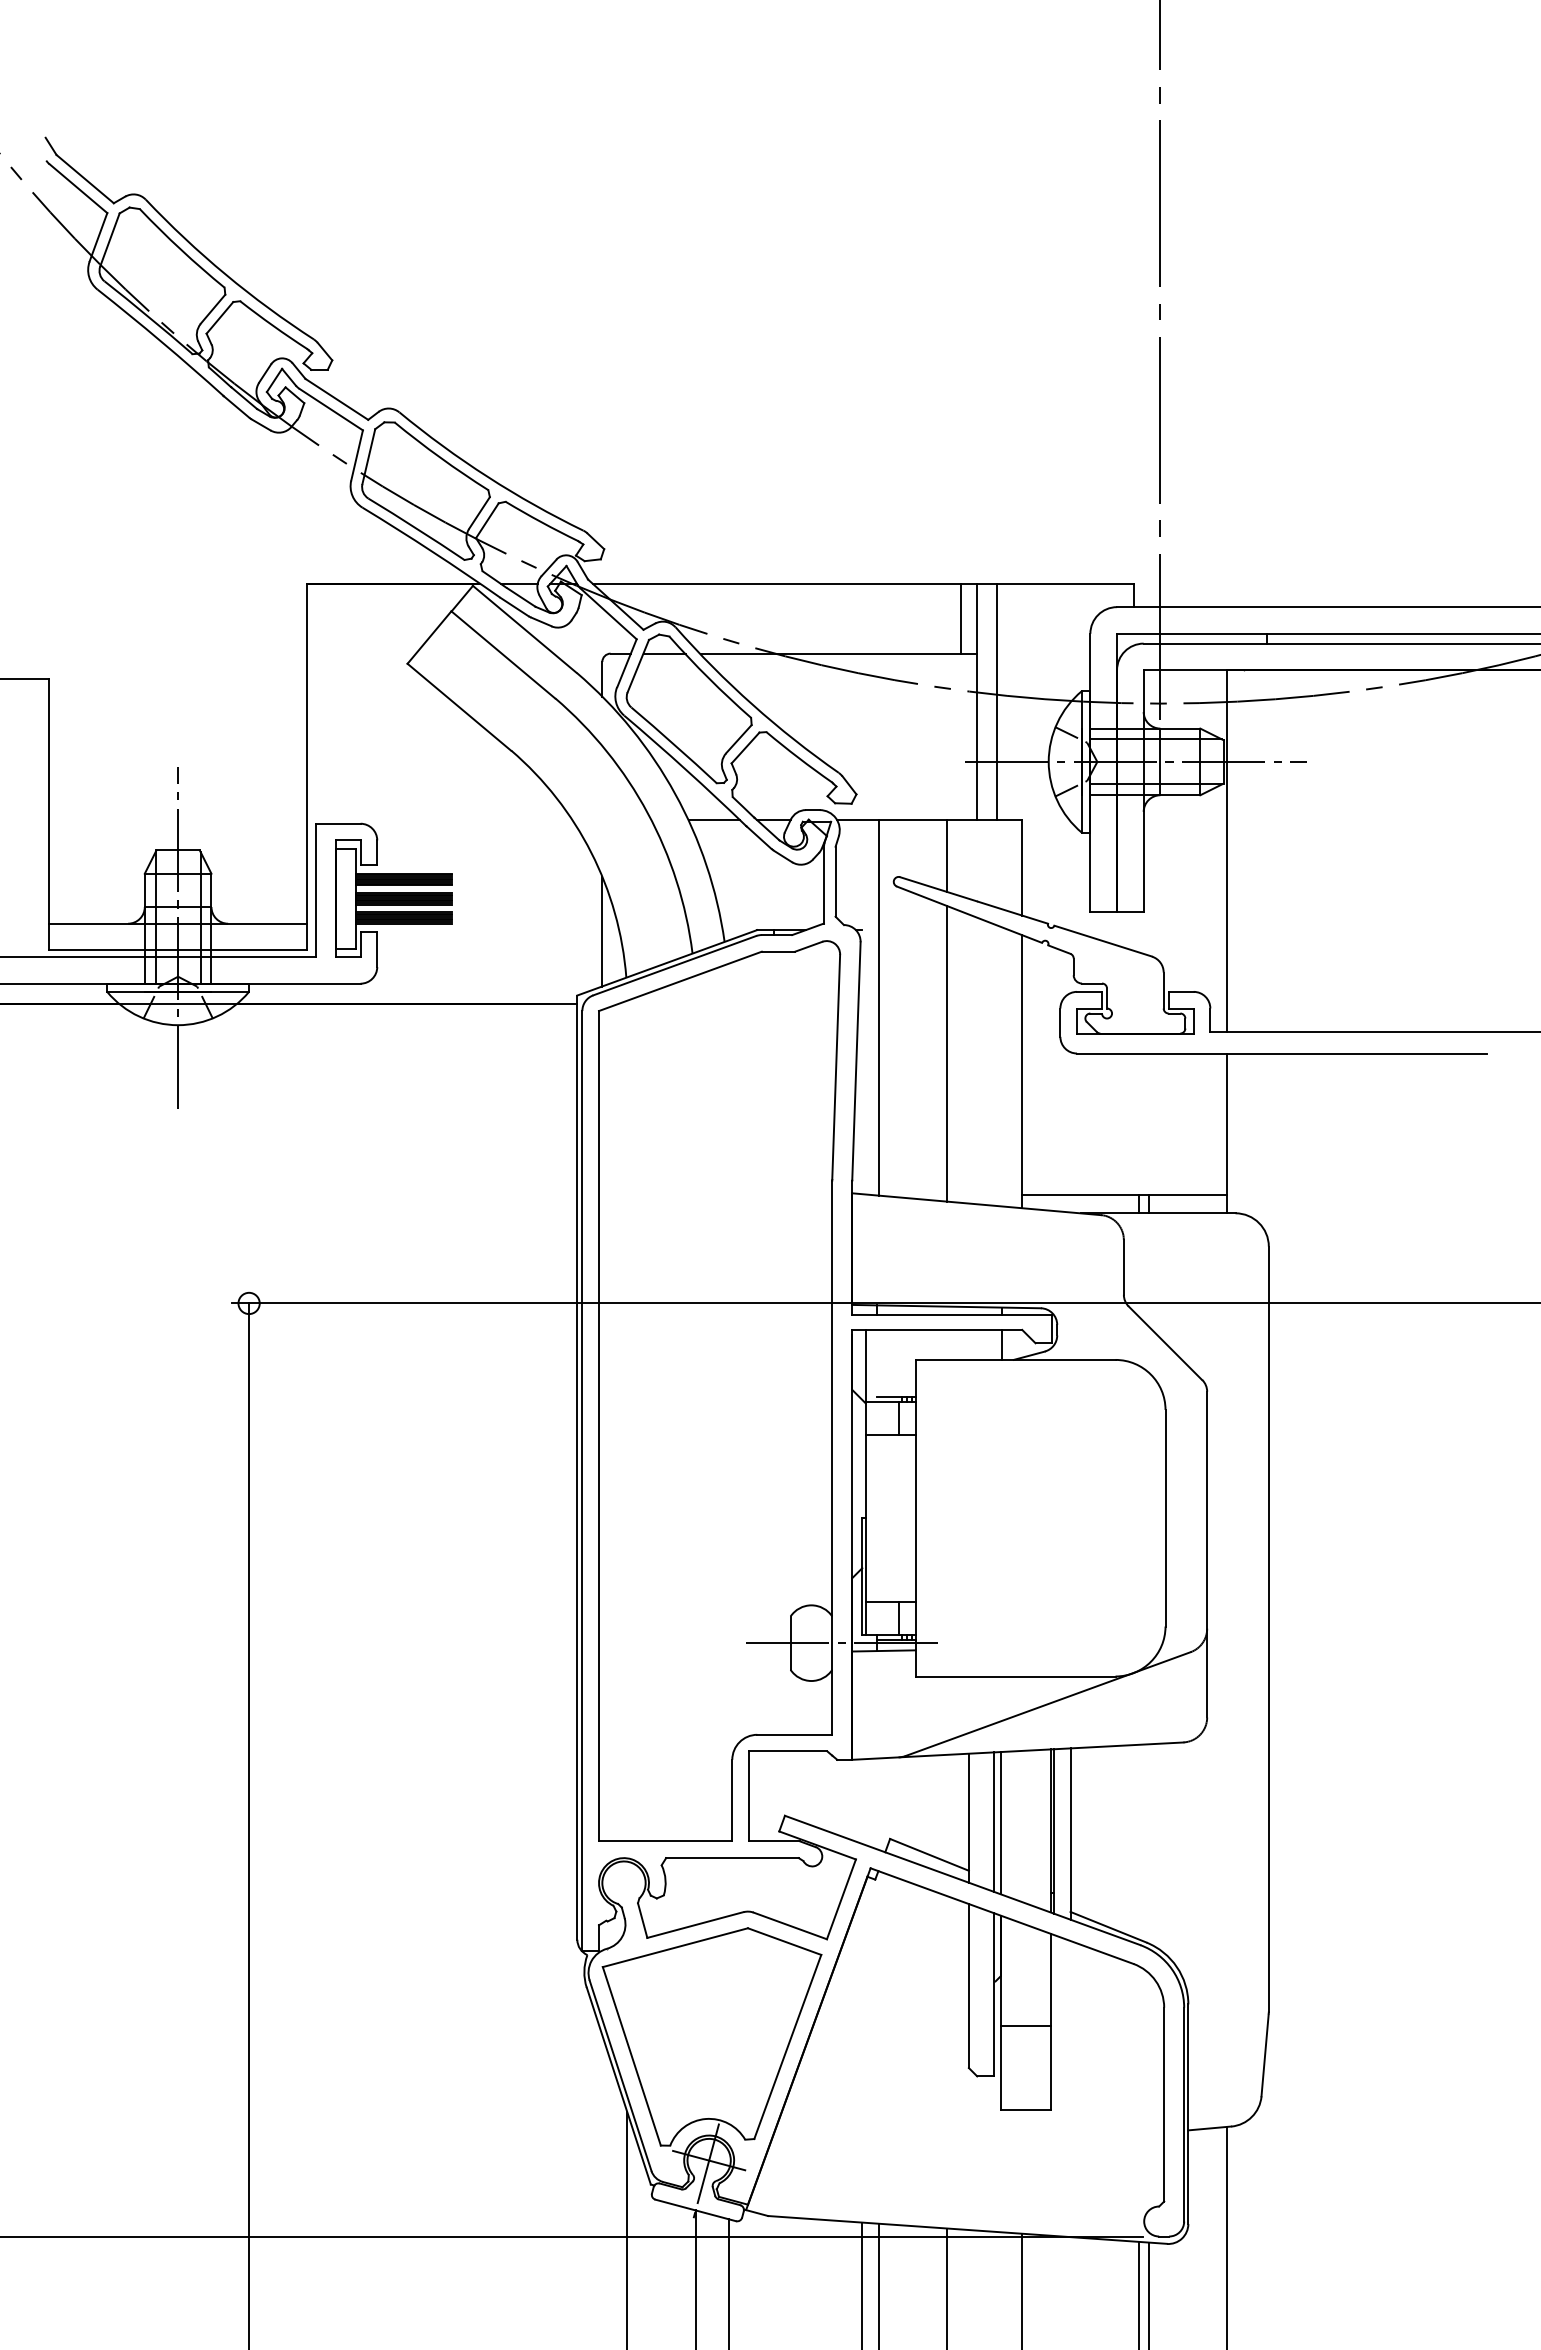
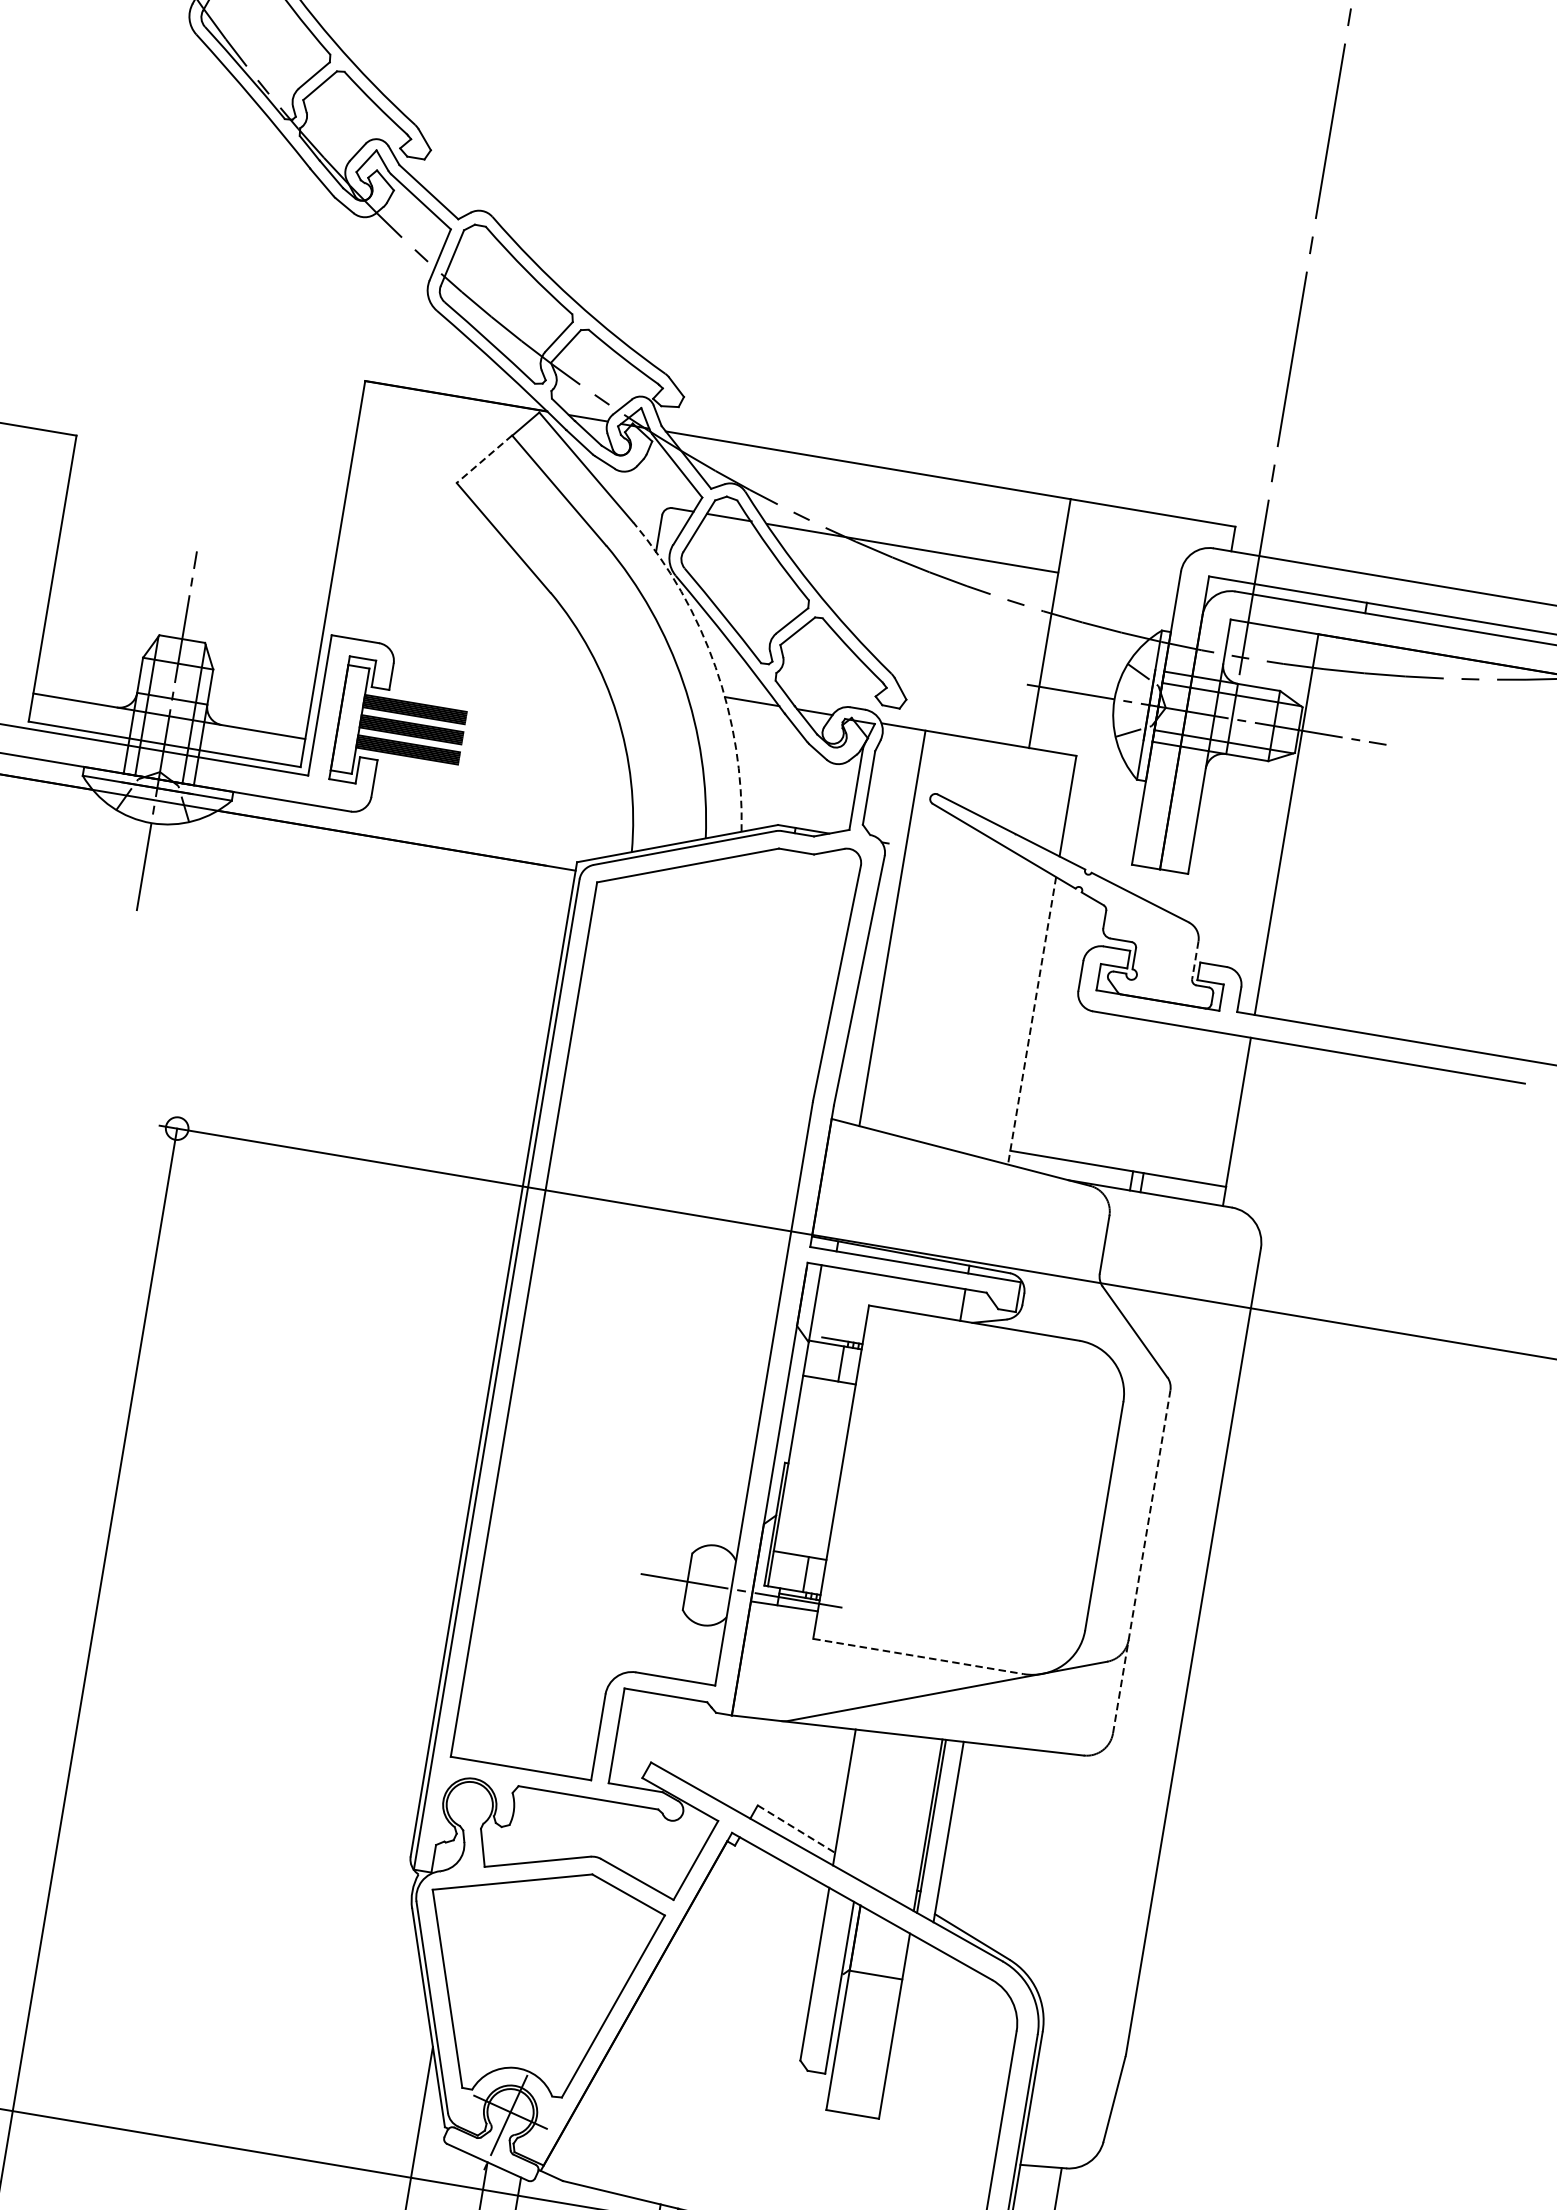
line: (960, 618) -> (1046, 532), removed
line: (429, 637) -> (484, 459), solid -> dashed
line: (997, 701) -> (1071, 626), removed
arc: (675, 793) -> (716, 666), solid -> dashed
line: (947, 855) -> (991, 780), removed
line: (602, 931) -> (614, 799), removed
line: (1163, 990) -> (1195, 960), solid -> dashed
line: (947, 1053) -> (956, 988), removed
line: (1022, 1071) -> (1032, 1020), solid -> dashed
line: (1207, 1554) -> (1142, 1561), solid -> dashed
line: (1015, 1676) -> (918, 1656), solid -> dashed
line: (993, 1821) -> (869, 1805), removed
line: (1000, 1822) -> (876, 1807), removed
line: (929, 1855) -> (796, 1829), solid -> dashed
line: (1025, 2026) -> (875, 1975), moved

